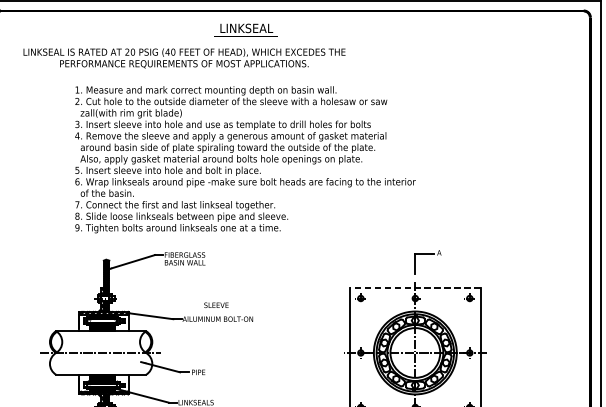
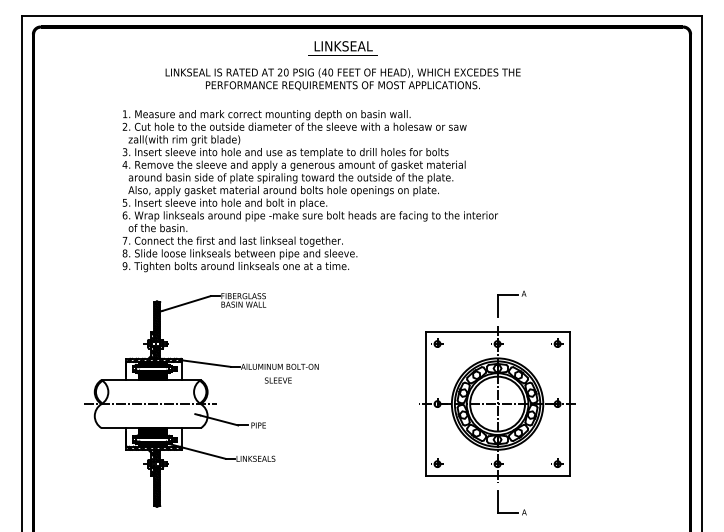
text: (245, 30) -> (342, 48), moved
text: (183, 58) -> (342, 79), moved
line: (415, 288) -> (497, 332), dashed -> solid
text: (216, 305) -> (278, 380), moved

